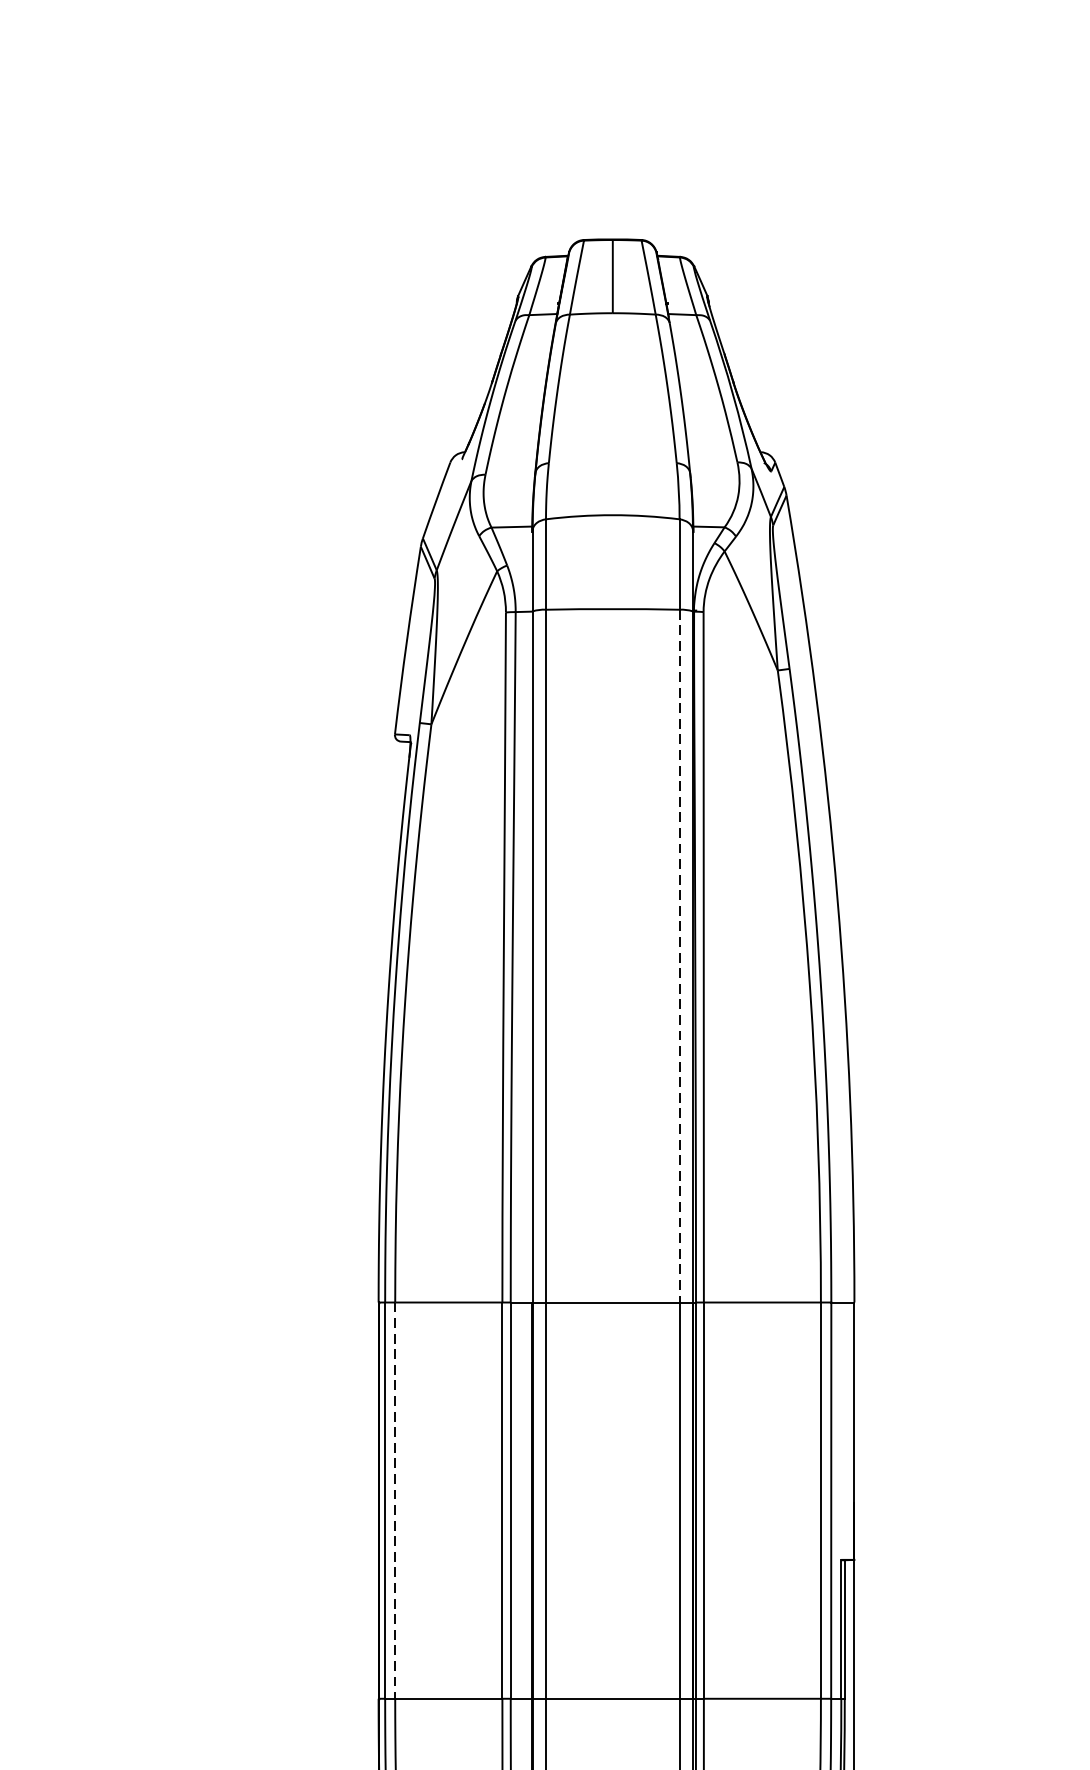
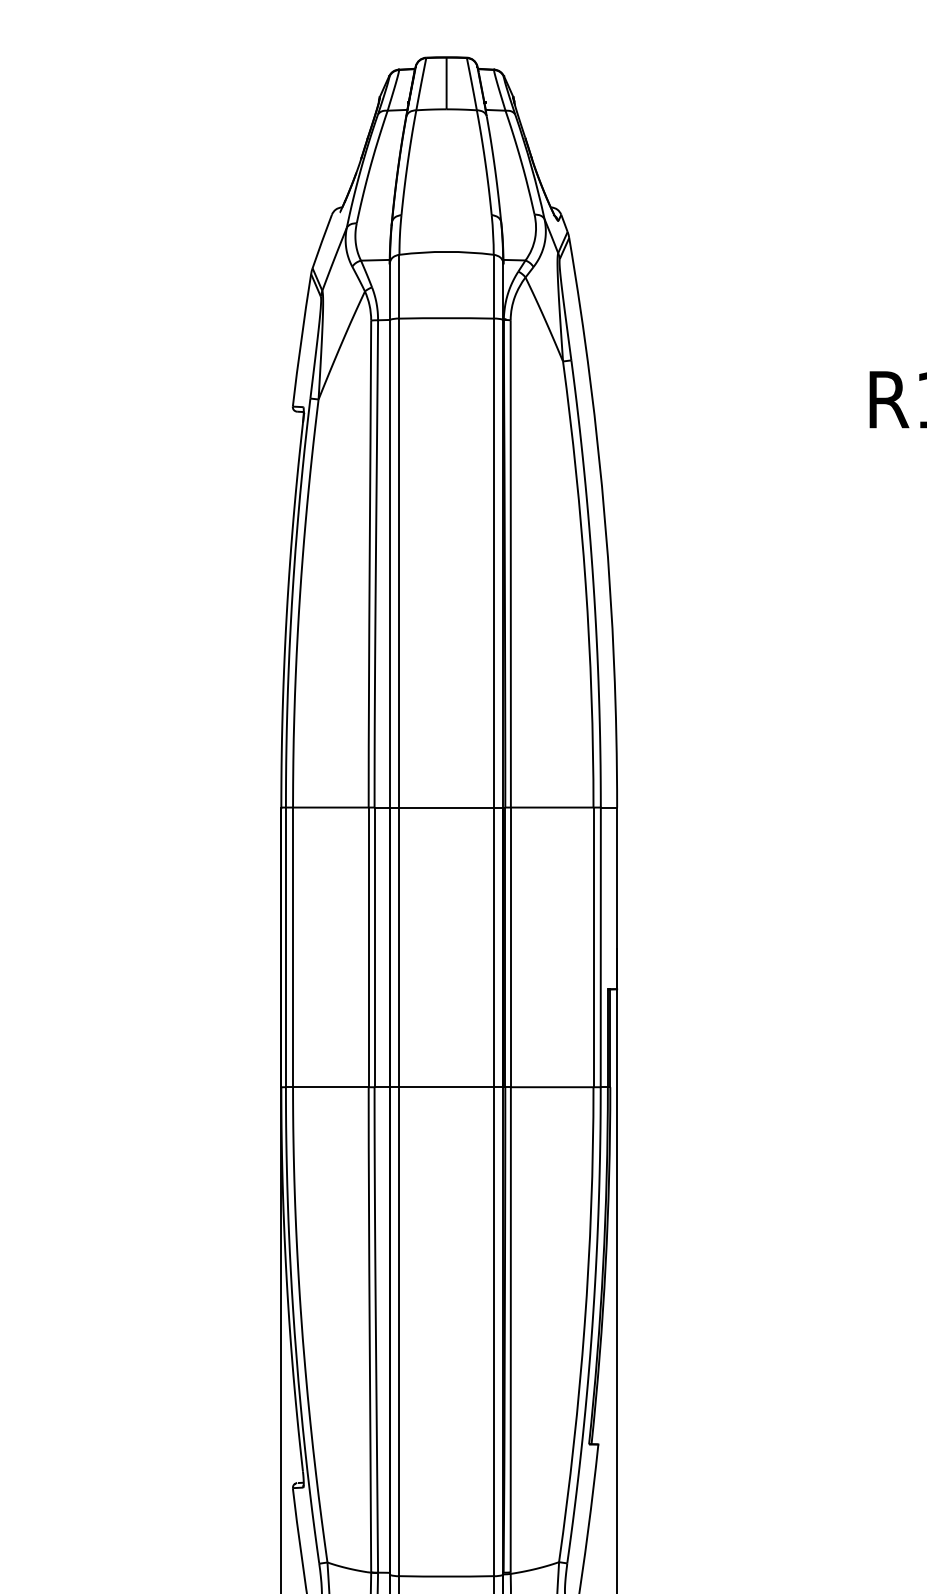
line: (679, 956) -> (493, 563), dashed -> solid
line: (395, 1500) -> (293, 947), dashed -> solid

